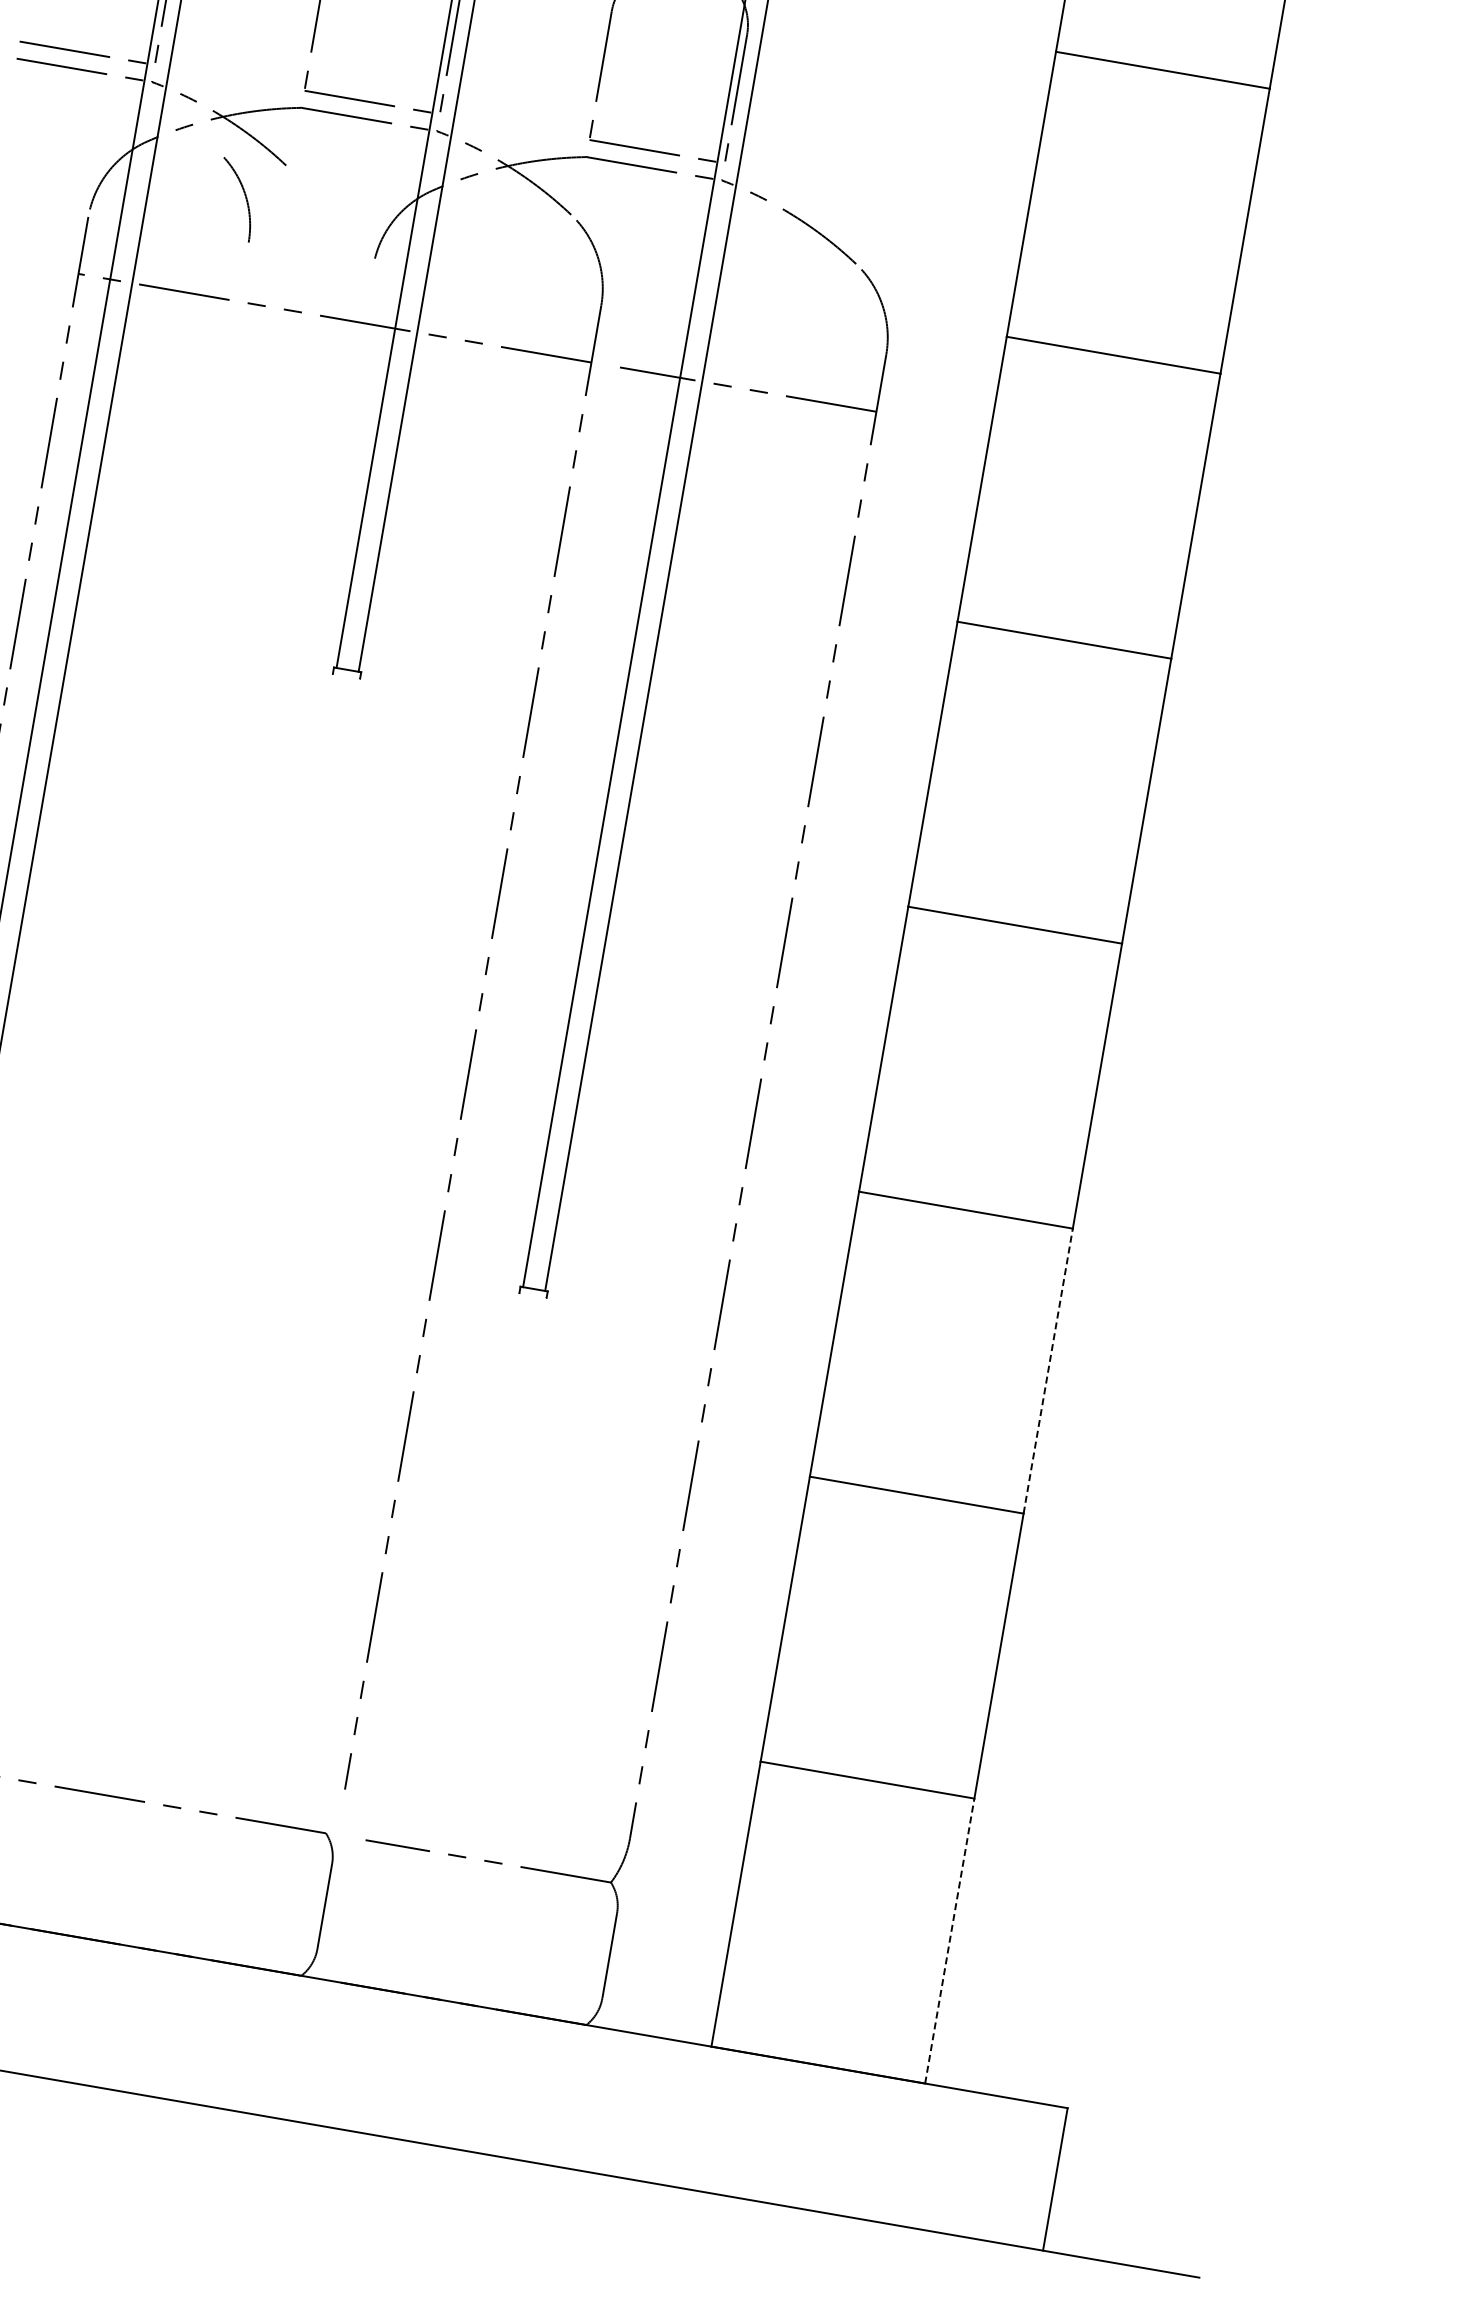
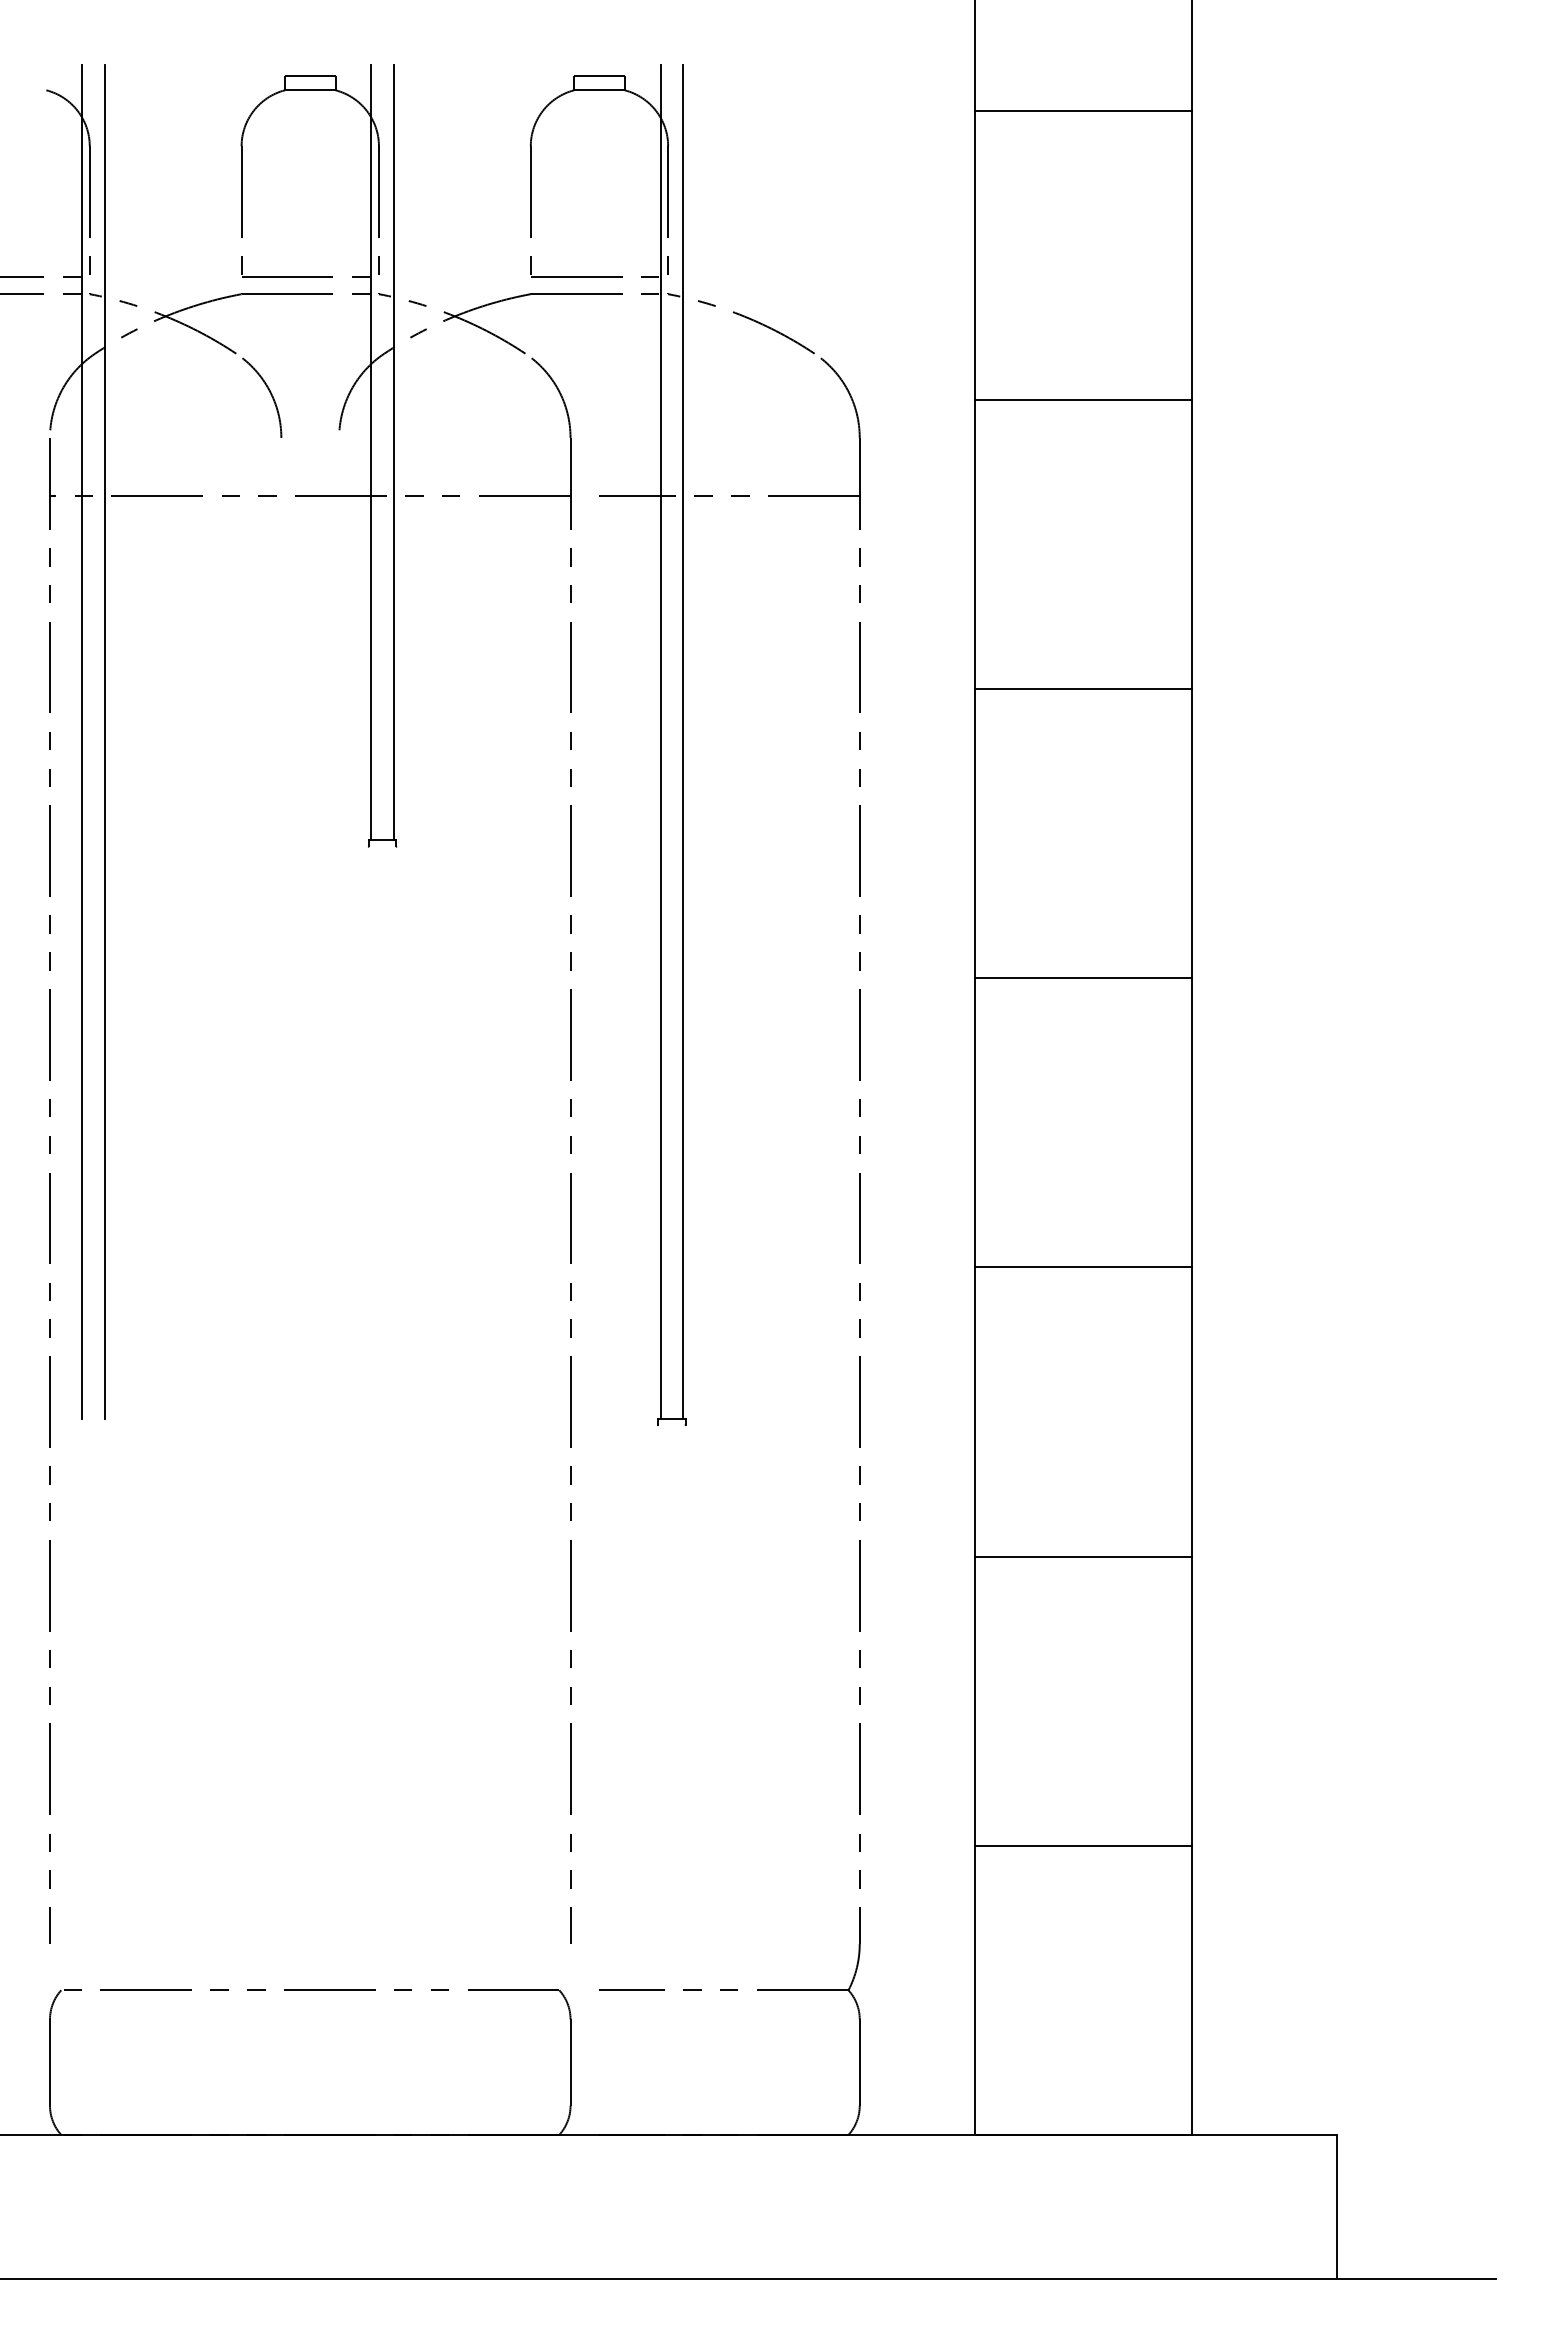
arc: (245, 197) -> (270, 394), moved
line: (1048, 1370) -> (1192, 1411), dashed -> solid
line: (949, 1941) -> (1192, 1990), dashed -> solid

